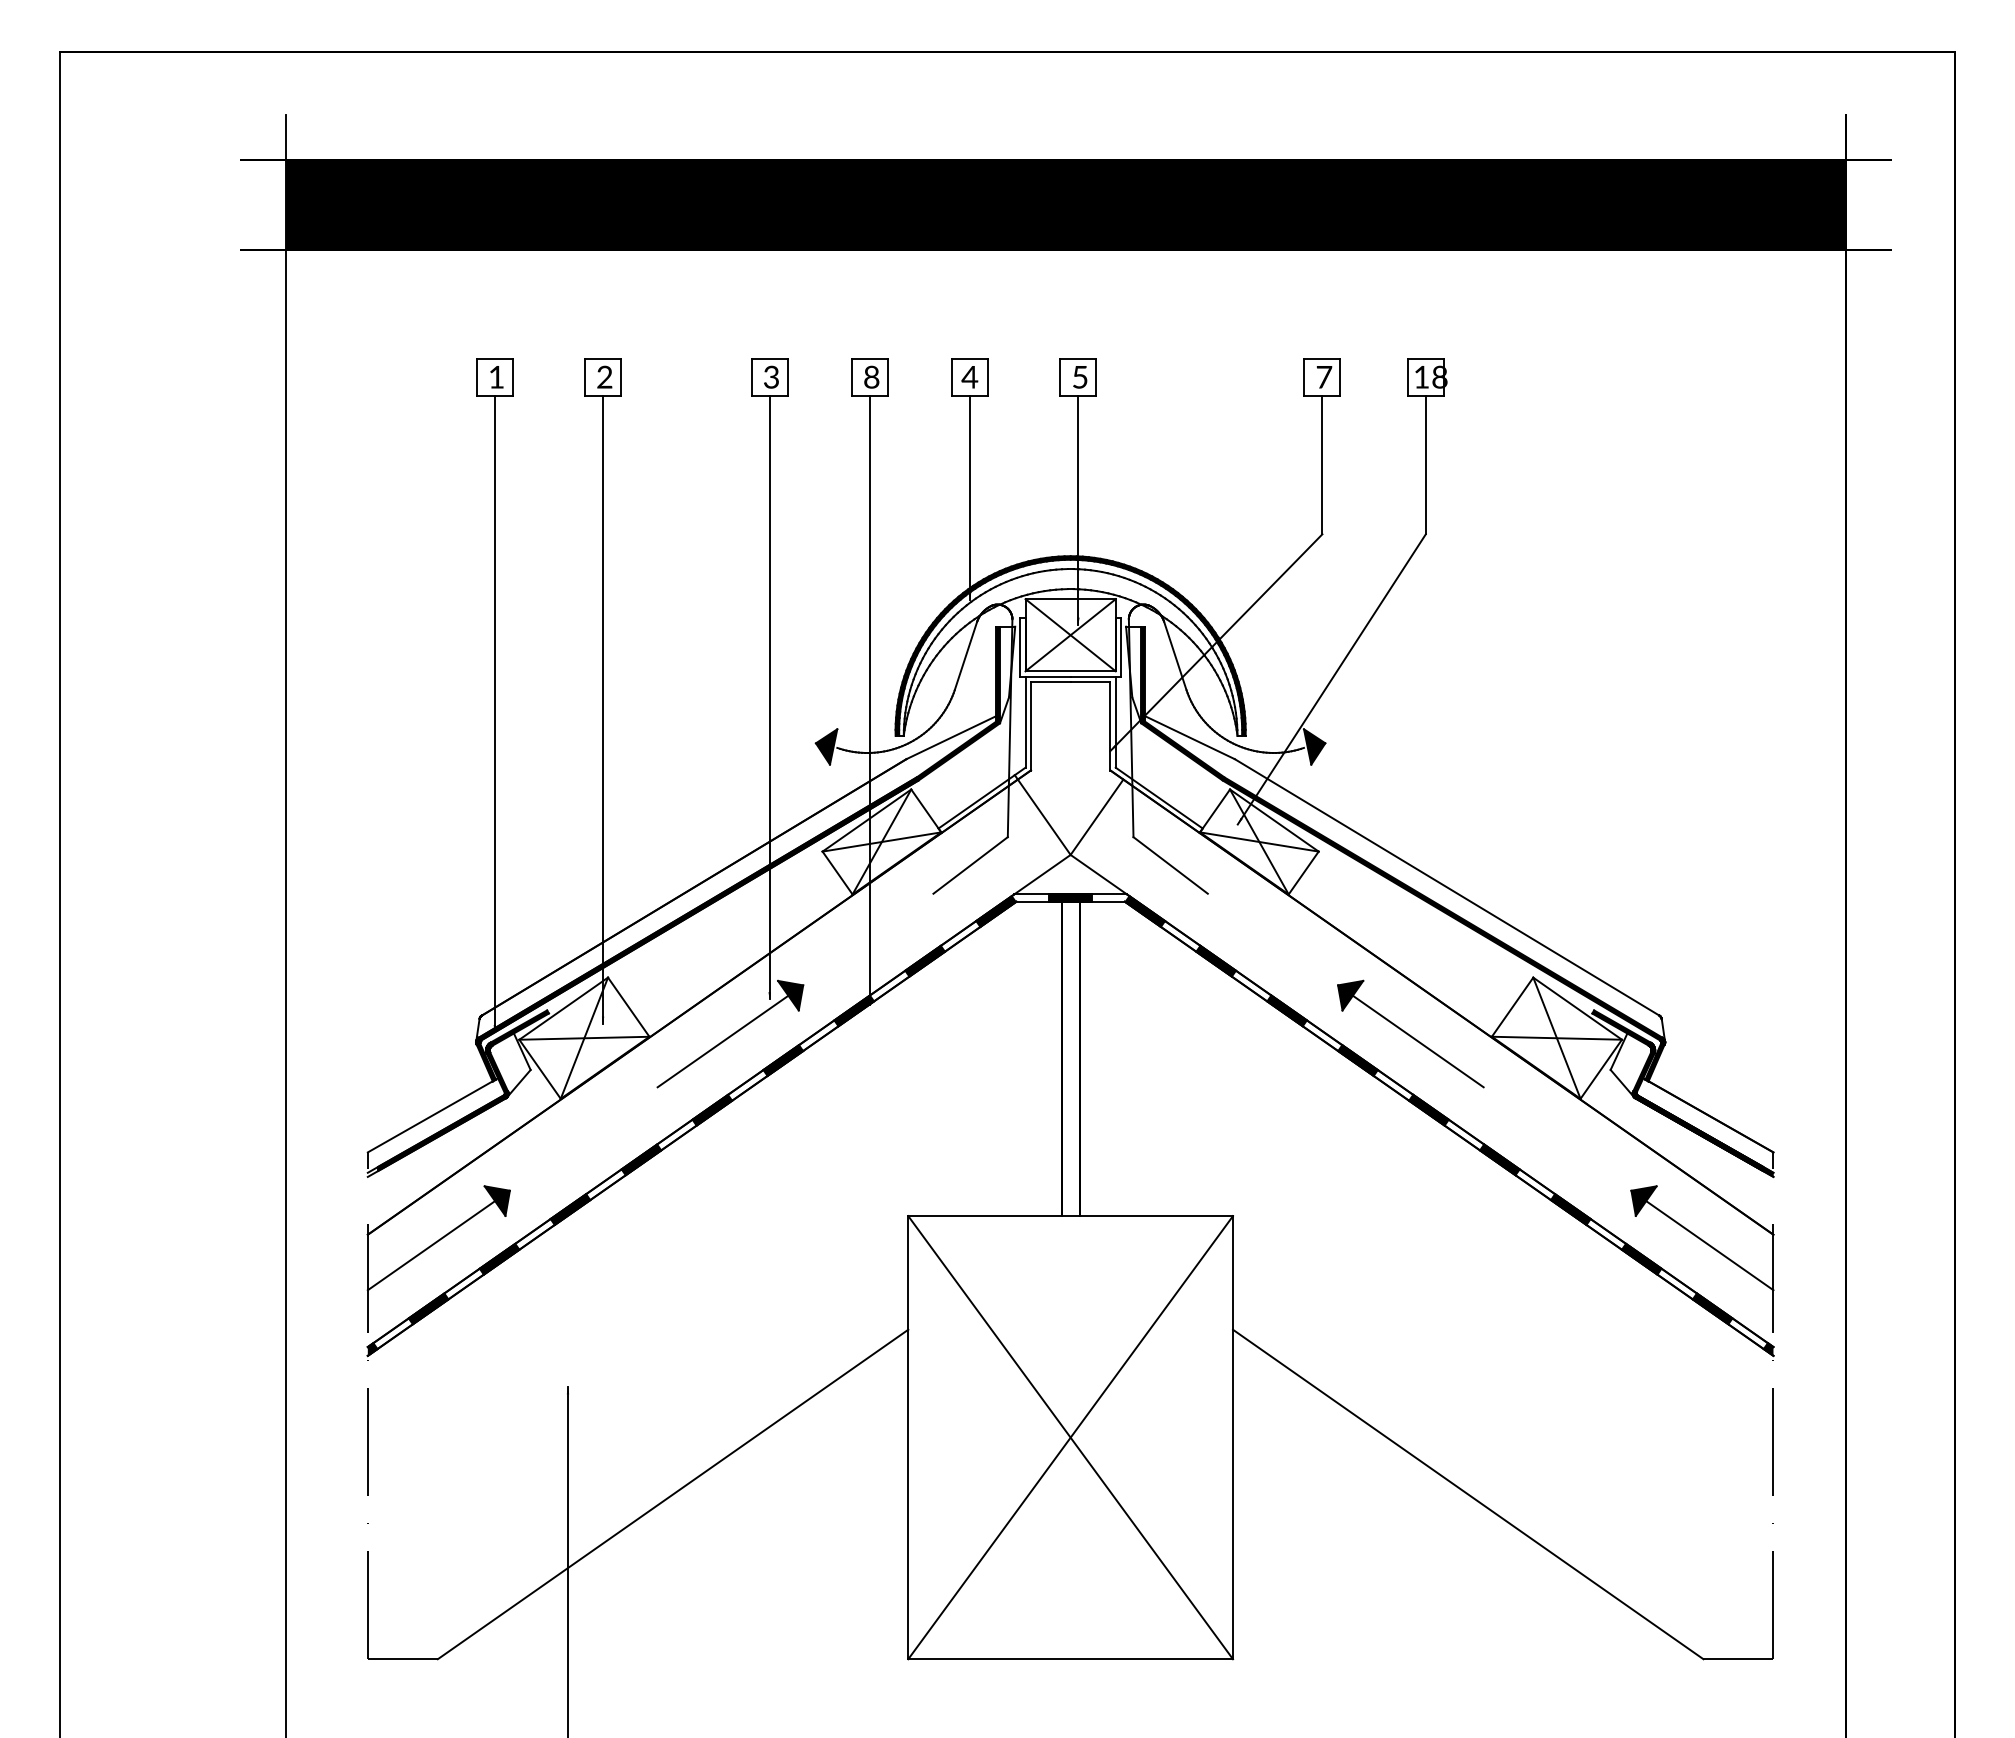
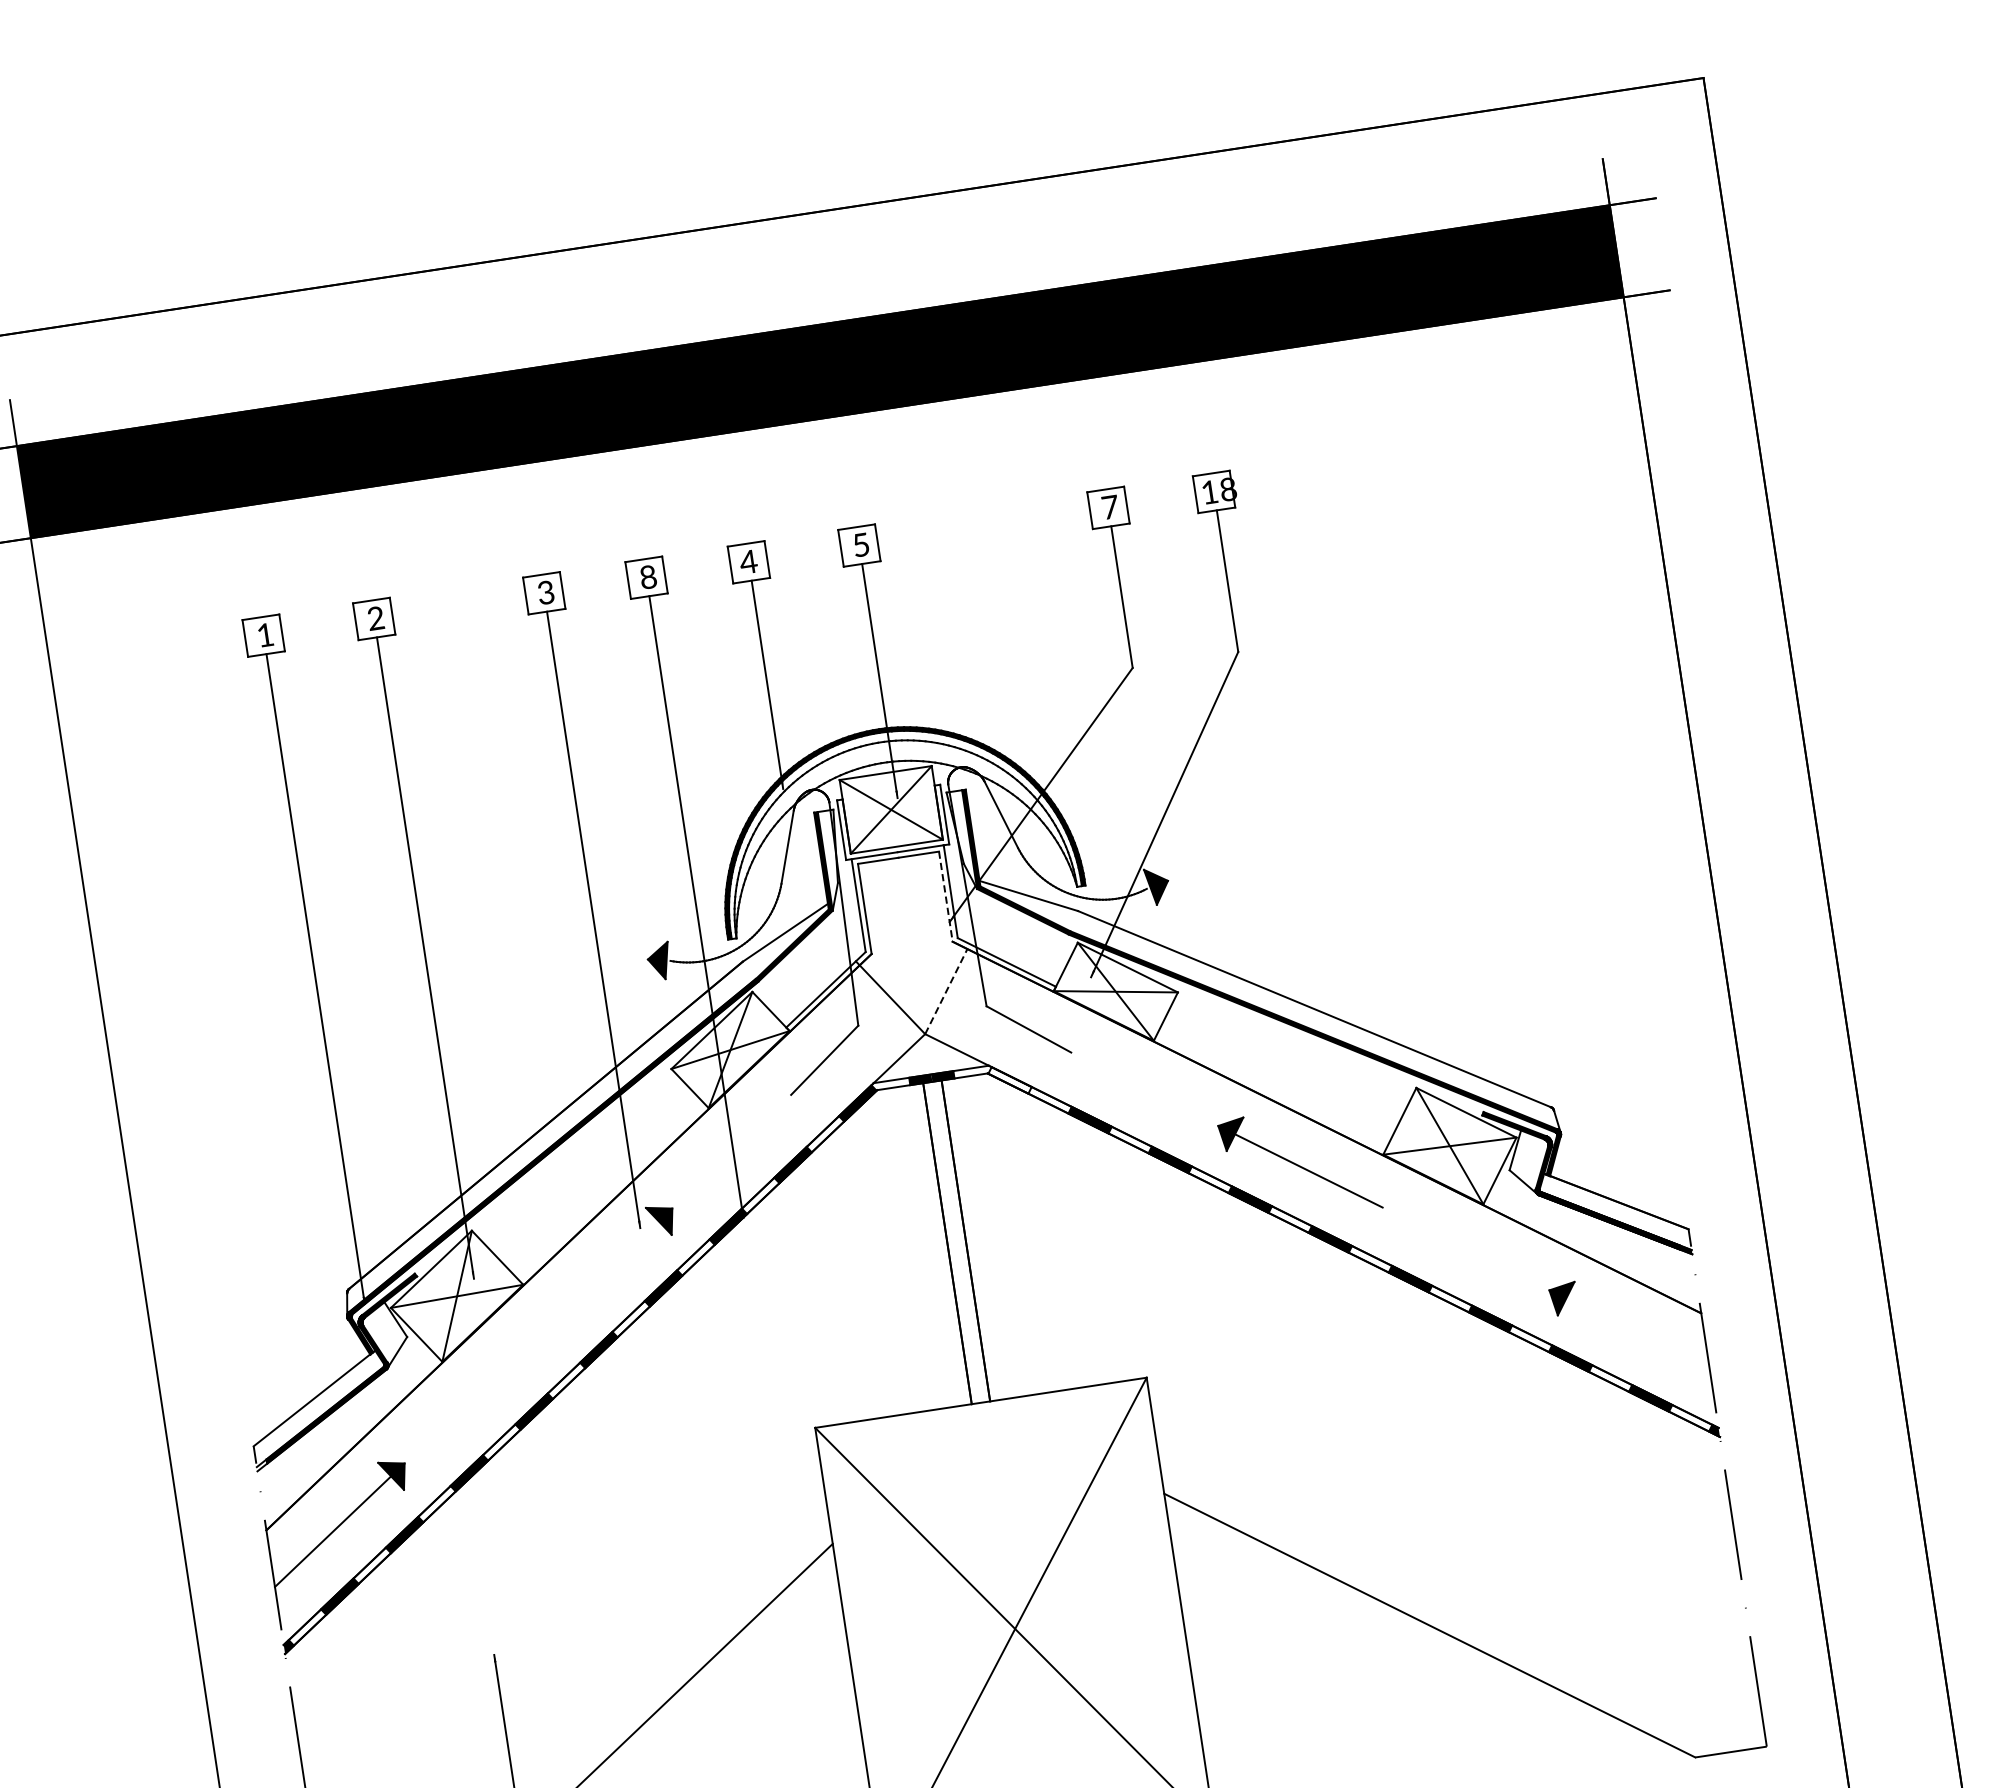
line: (1110, 726) -> (946, 896), solid -> dashed
line: (1097, 816) -> (946, 990), solid -> dashed
fill: (1145, 911) -> (1010, 1080), removed
line: (722, 1041) -> (598, 1278), removed
line: (1709, 1245) -> (1637, 1334), removed

